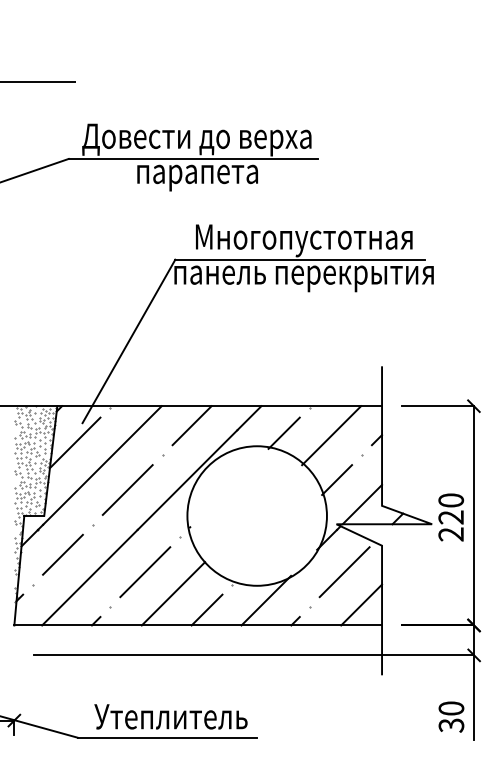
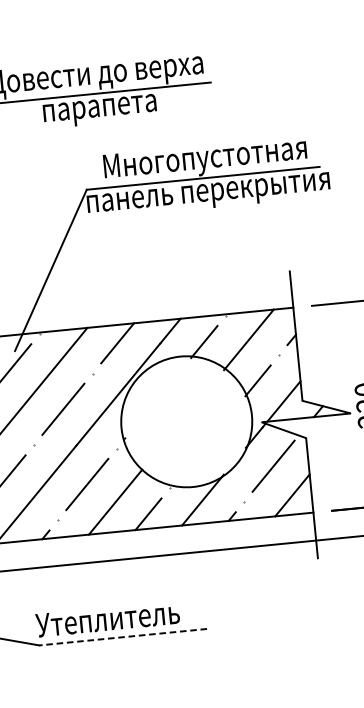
text: (170, 716) -> (107, 618), moved
line: (167, 737) -> (123, 636), solid -> dashed

